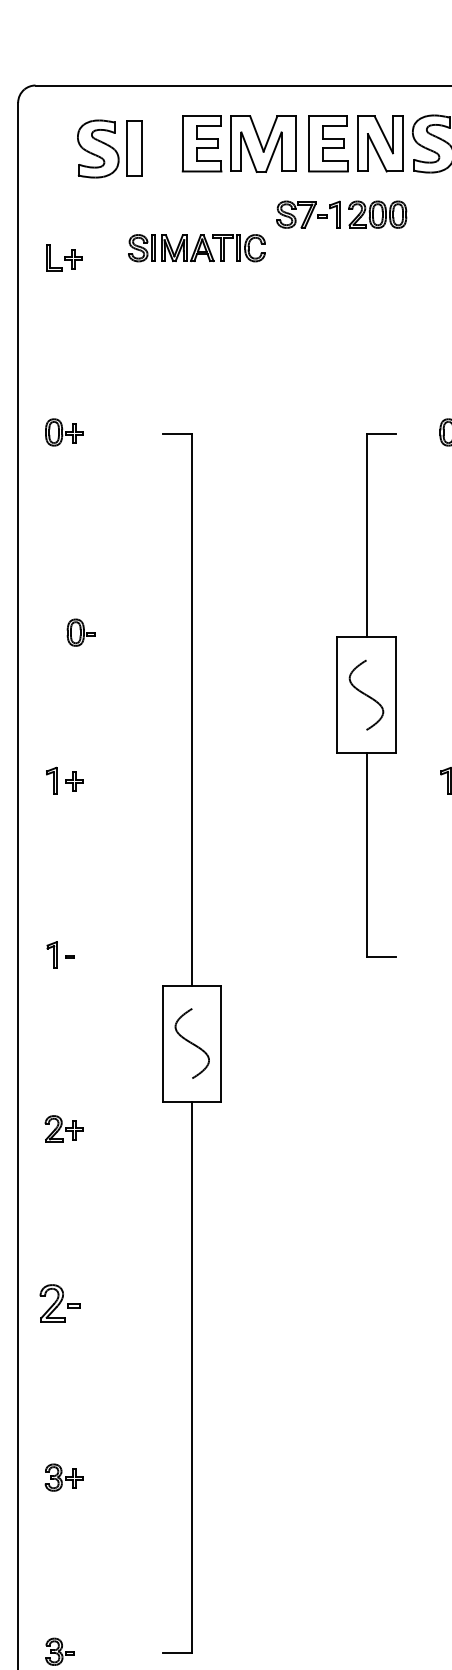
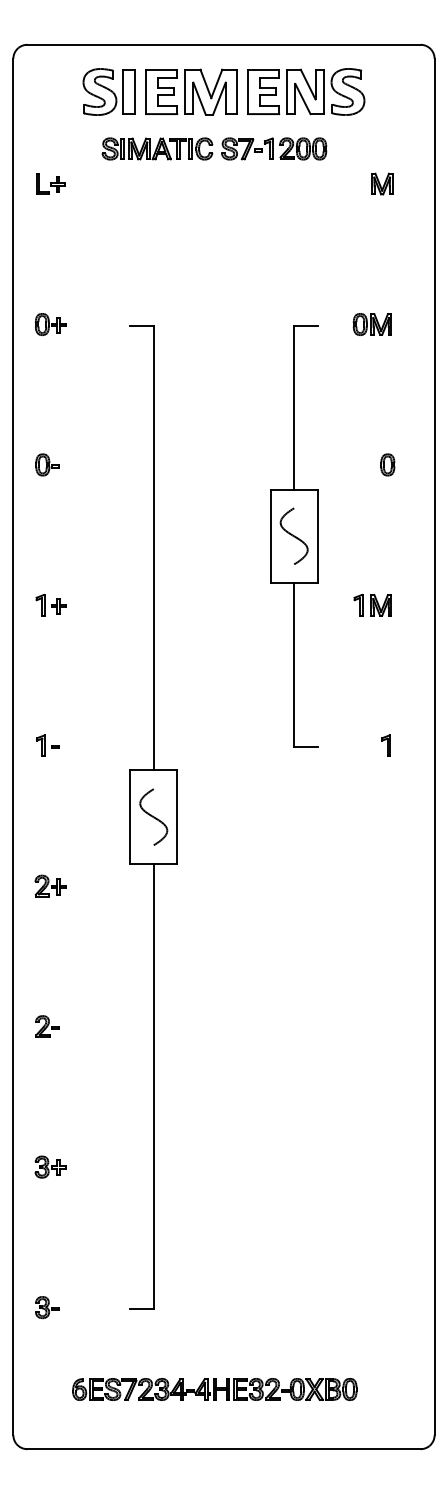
part: (108, 148) -> (108, 91), moved
part: (196, 247) -> (157, 148), moved
part: (81, 632) -> (47, 464), moved
part: (60, 1303) -> (47, 1026), size x0.71

